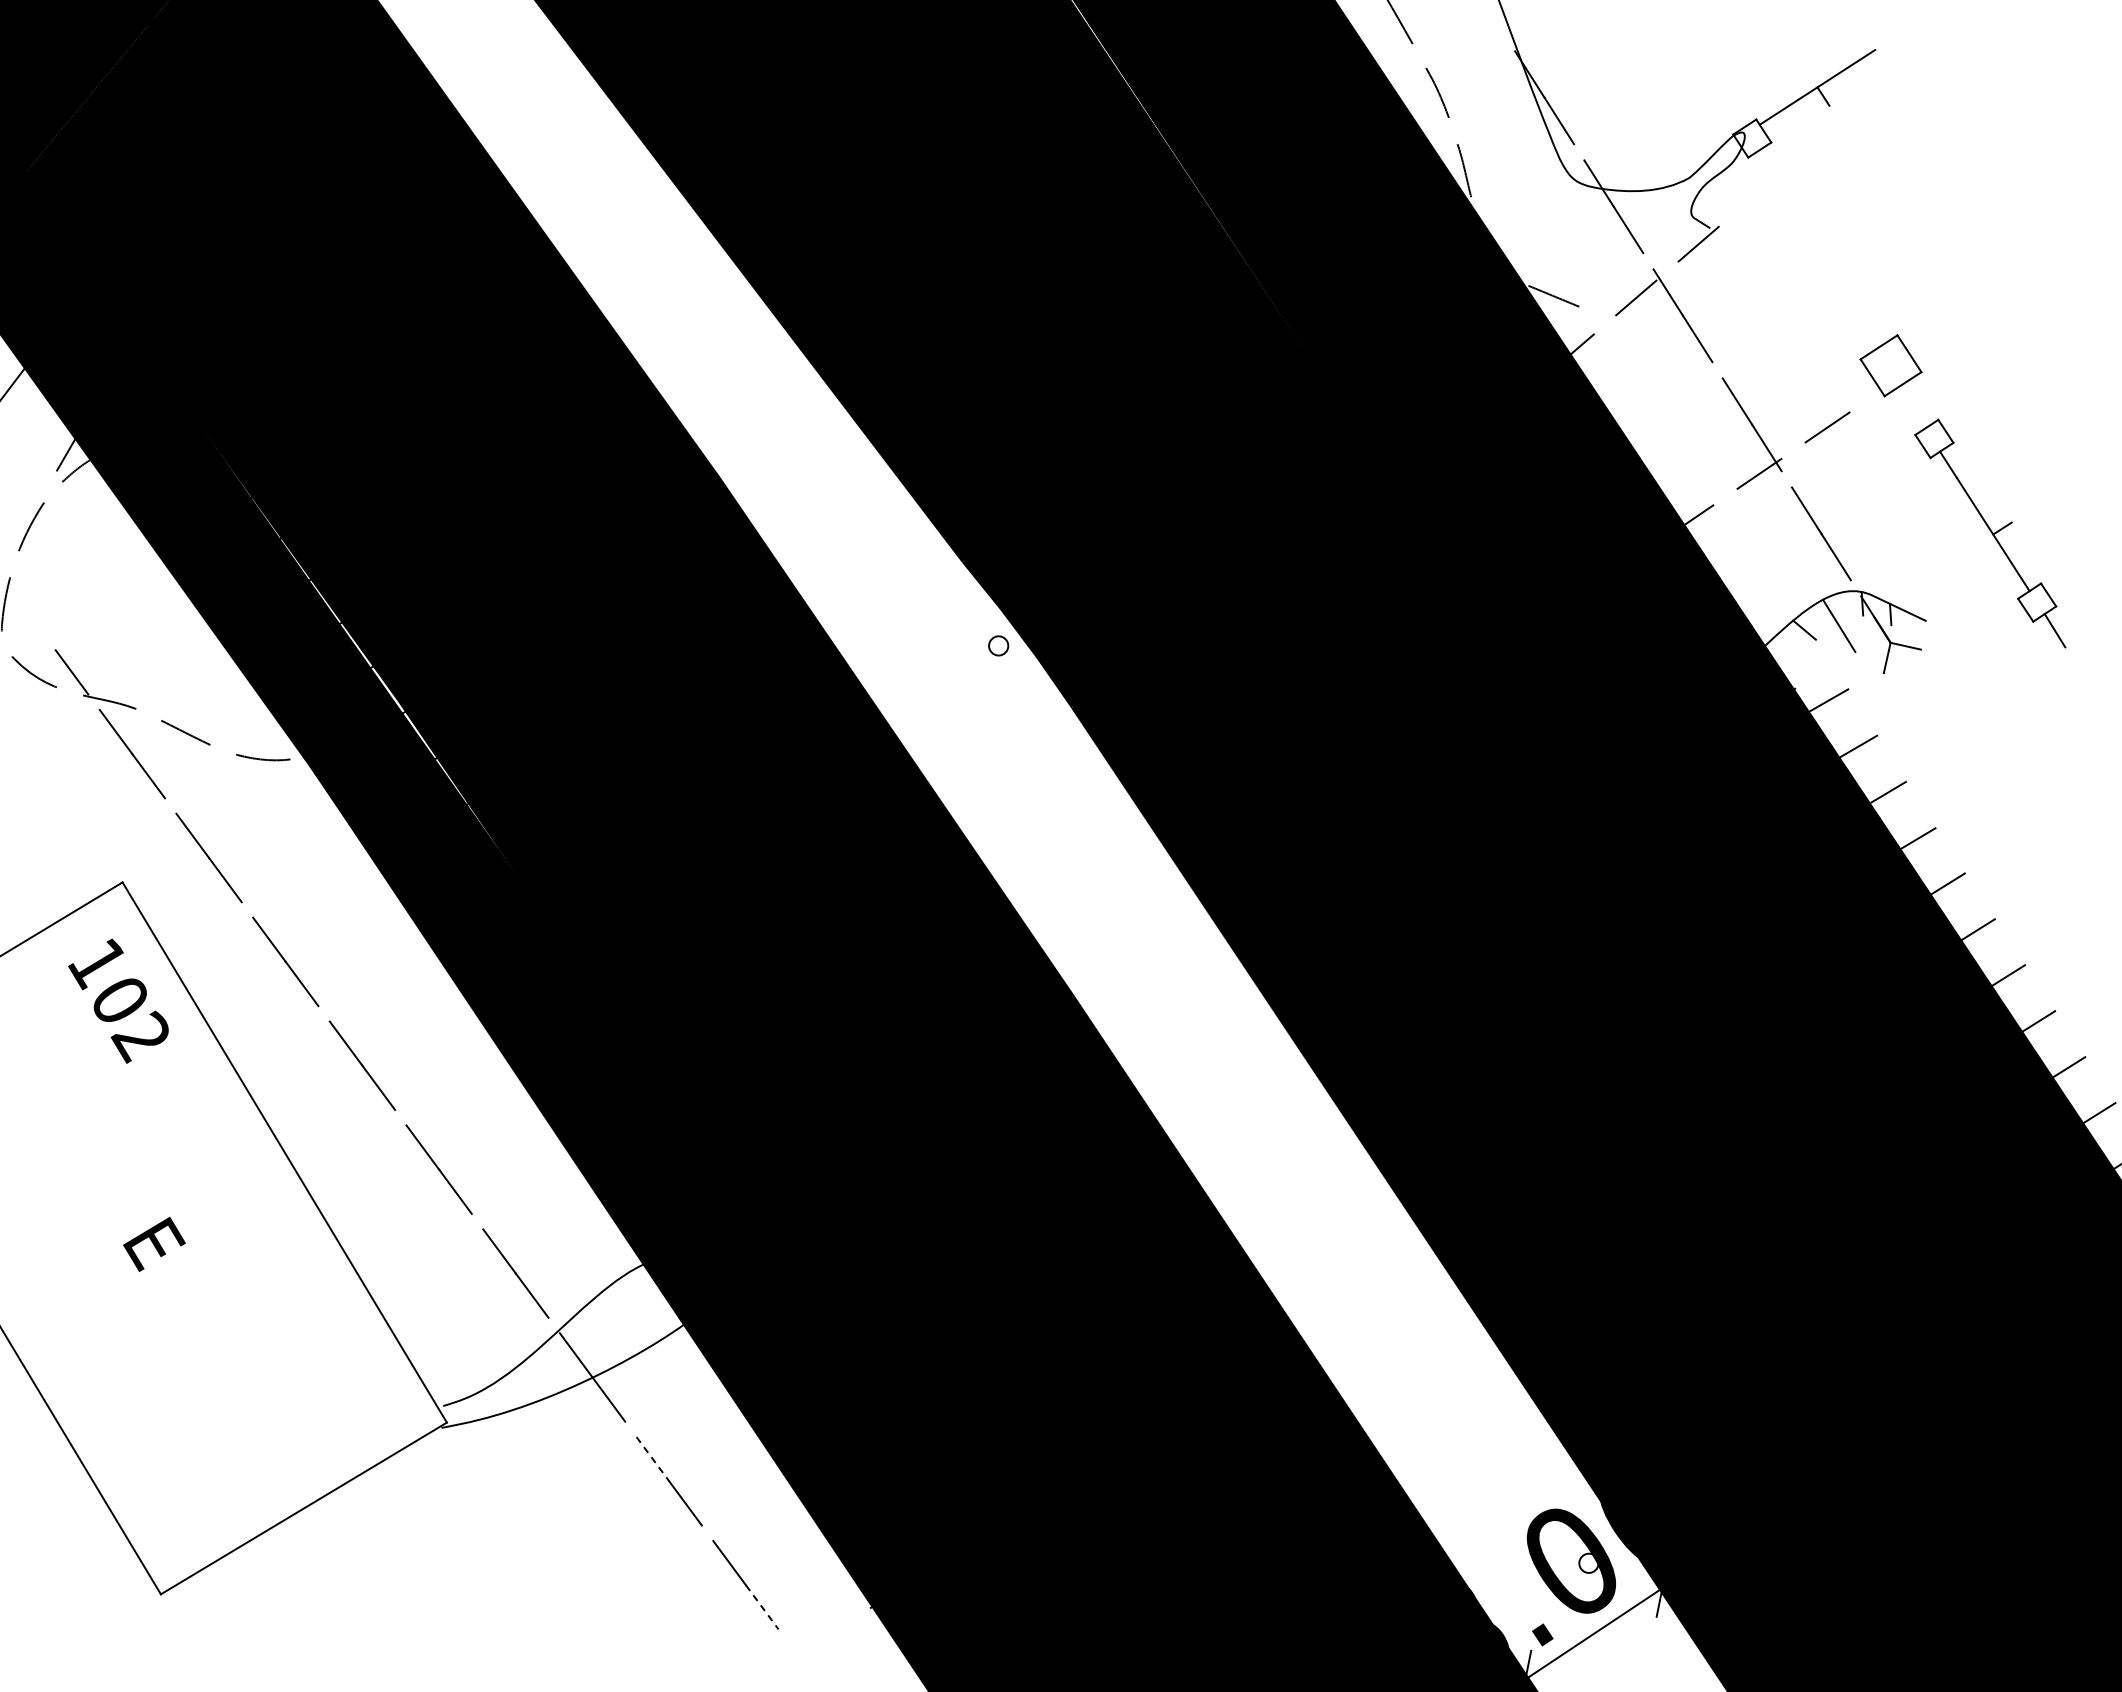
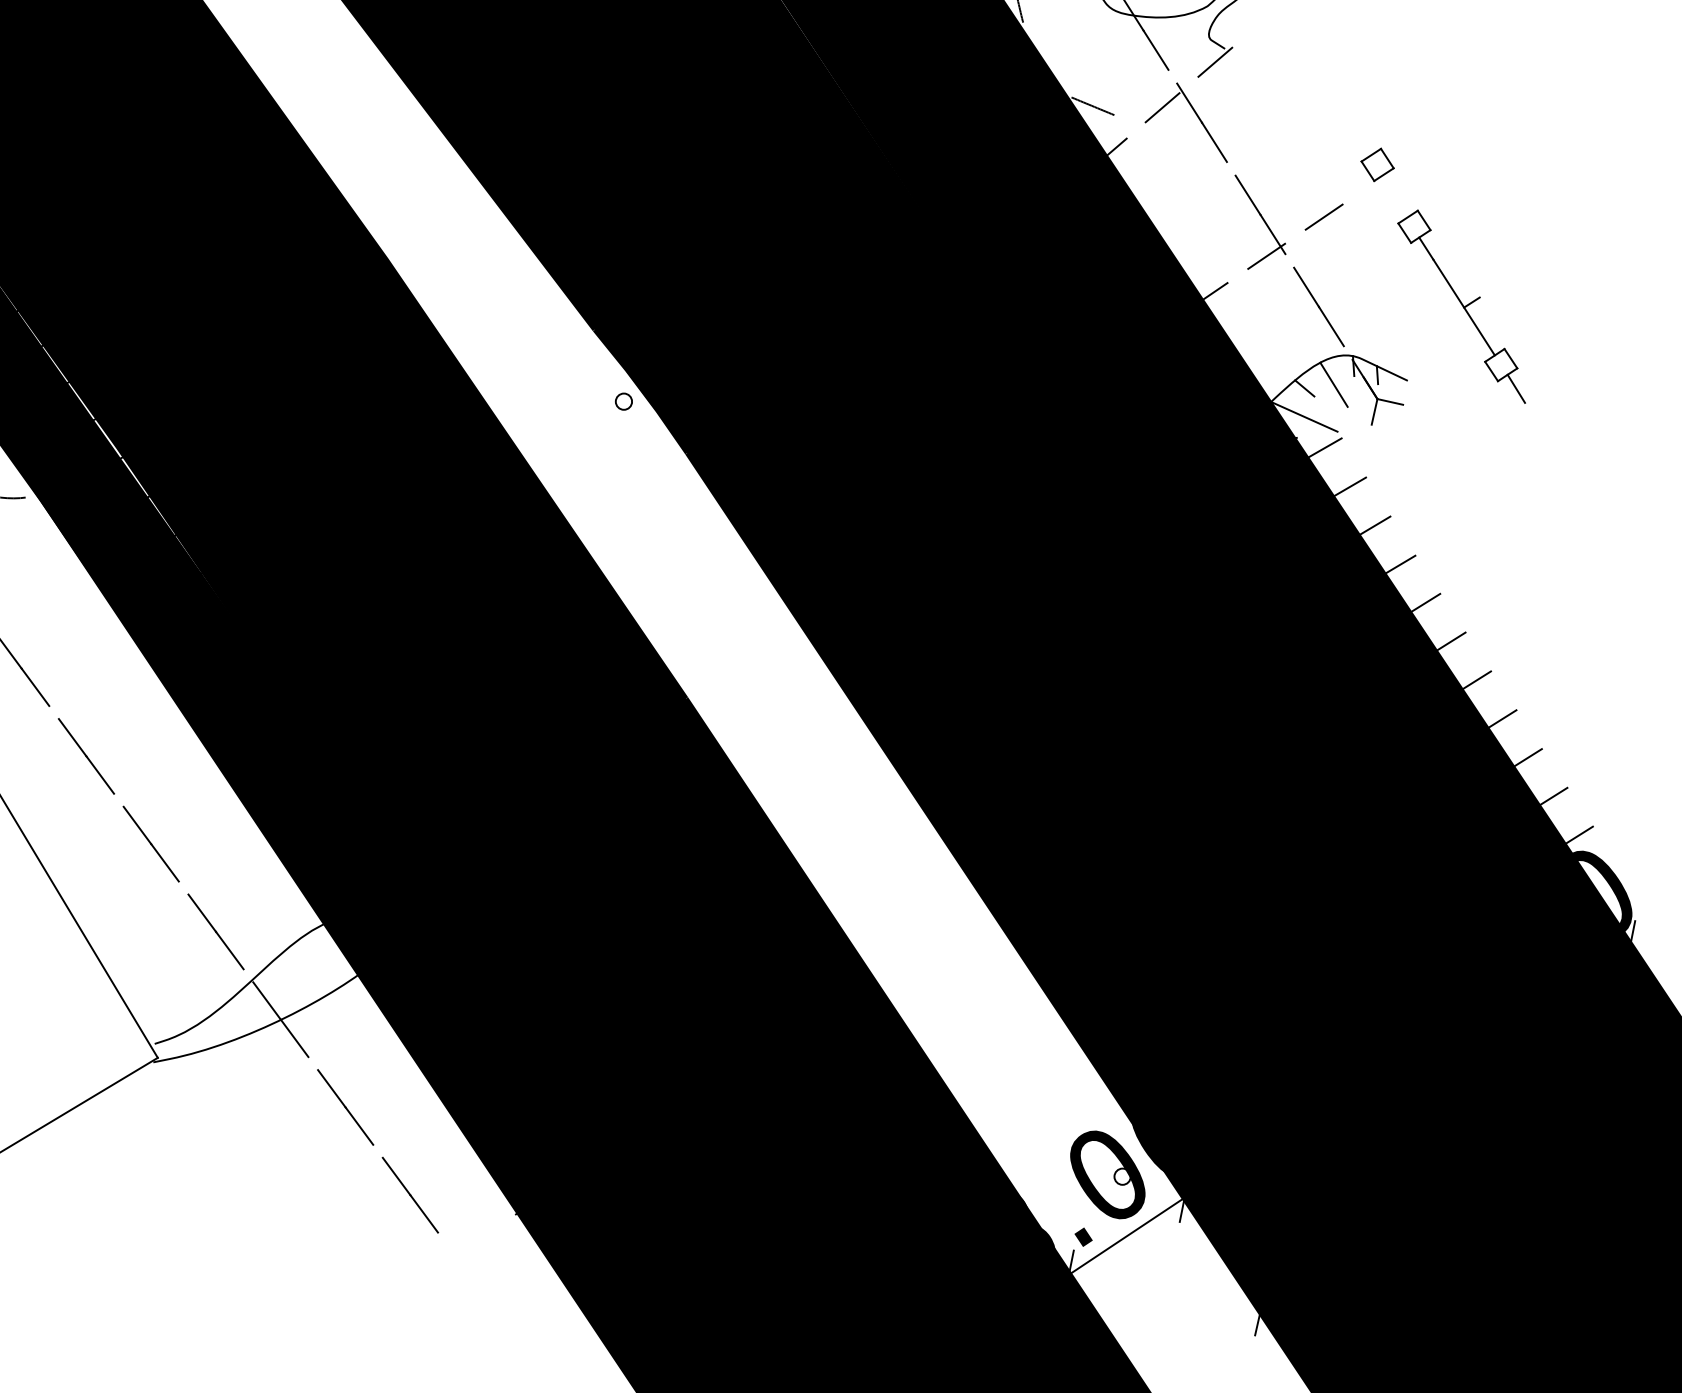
part: (1890, 365) -> (1377, 164), size x0.62
line: (1803, 663) -> (1303, 416), added
line: (653, 1459) -> (332, 1089), dashed -> solid
line: (762, 1607) -> (424, 1214), dashed -> solid

